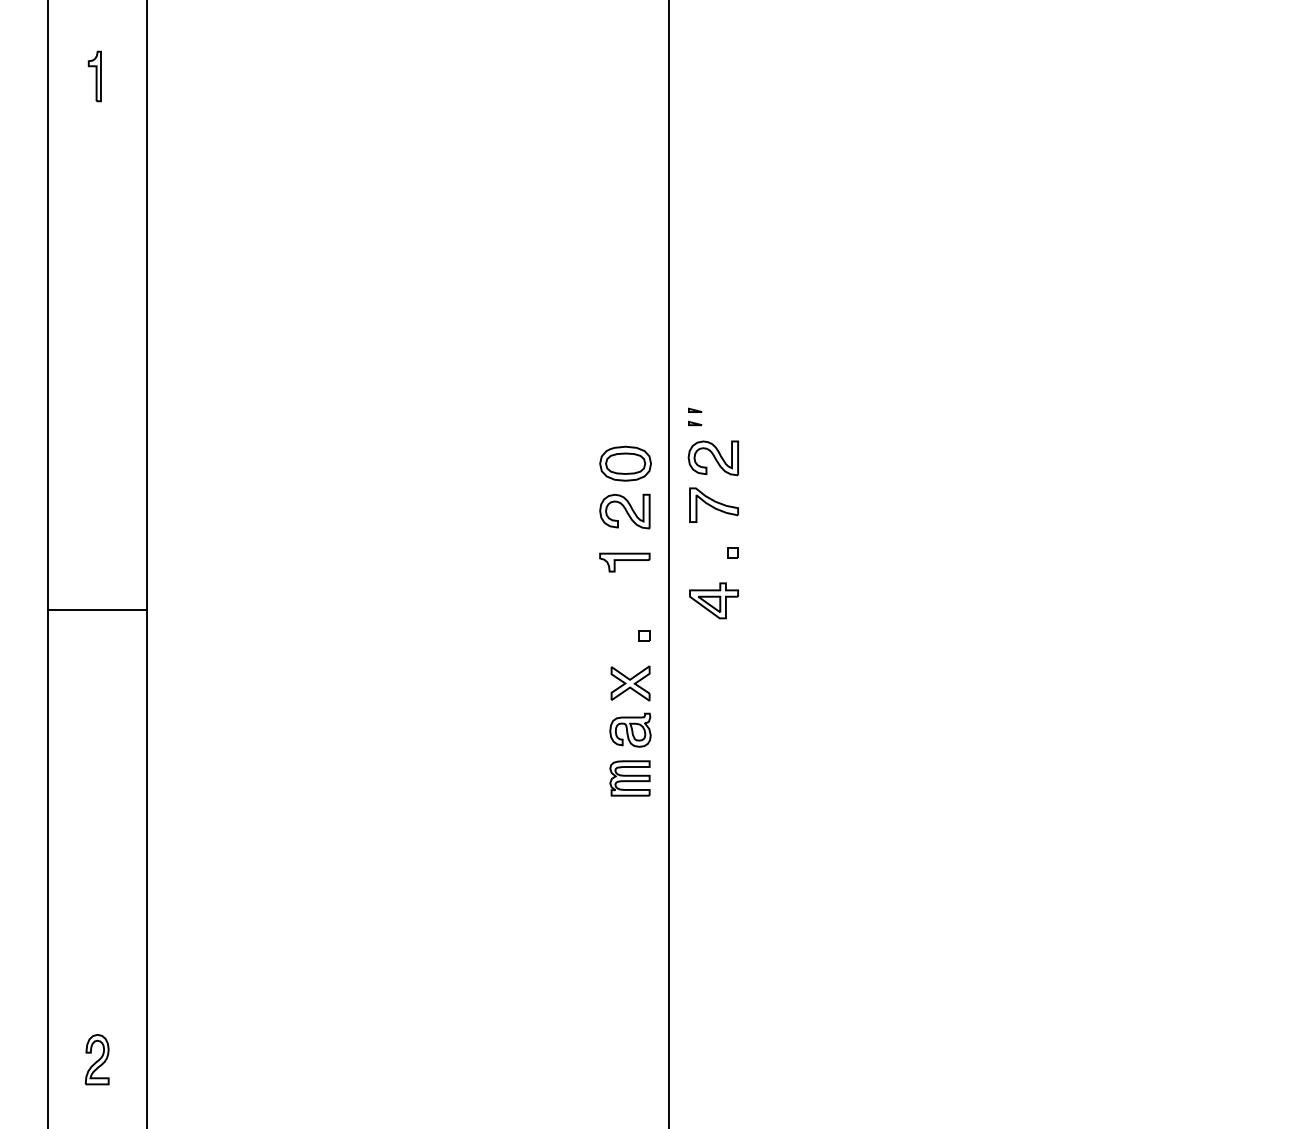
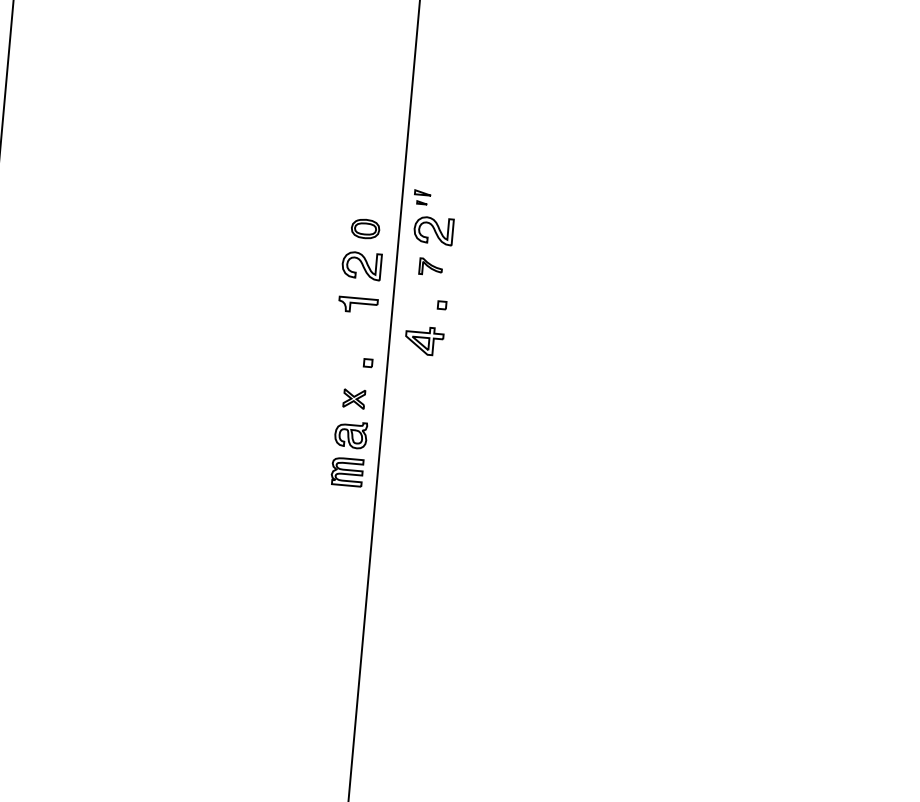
part: (695, 409) -> (423, 192), size x1.6
part: (625, 463) -> (365, 228), size x0.7
part: (713, 504) -> (430, 266), size x0.6
part: (630, 683) -> (354, 398), size x0.7

